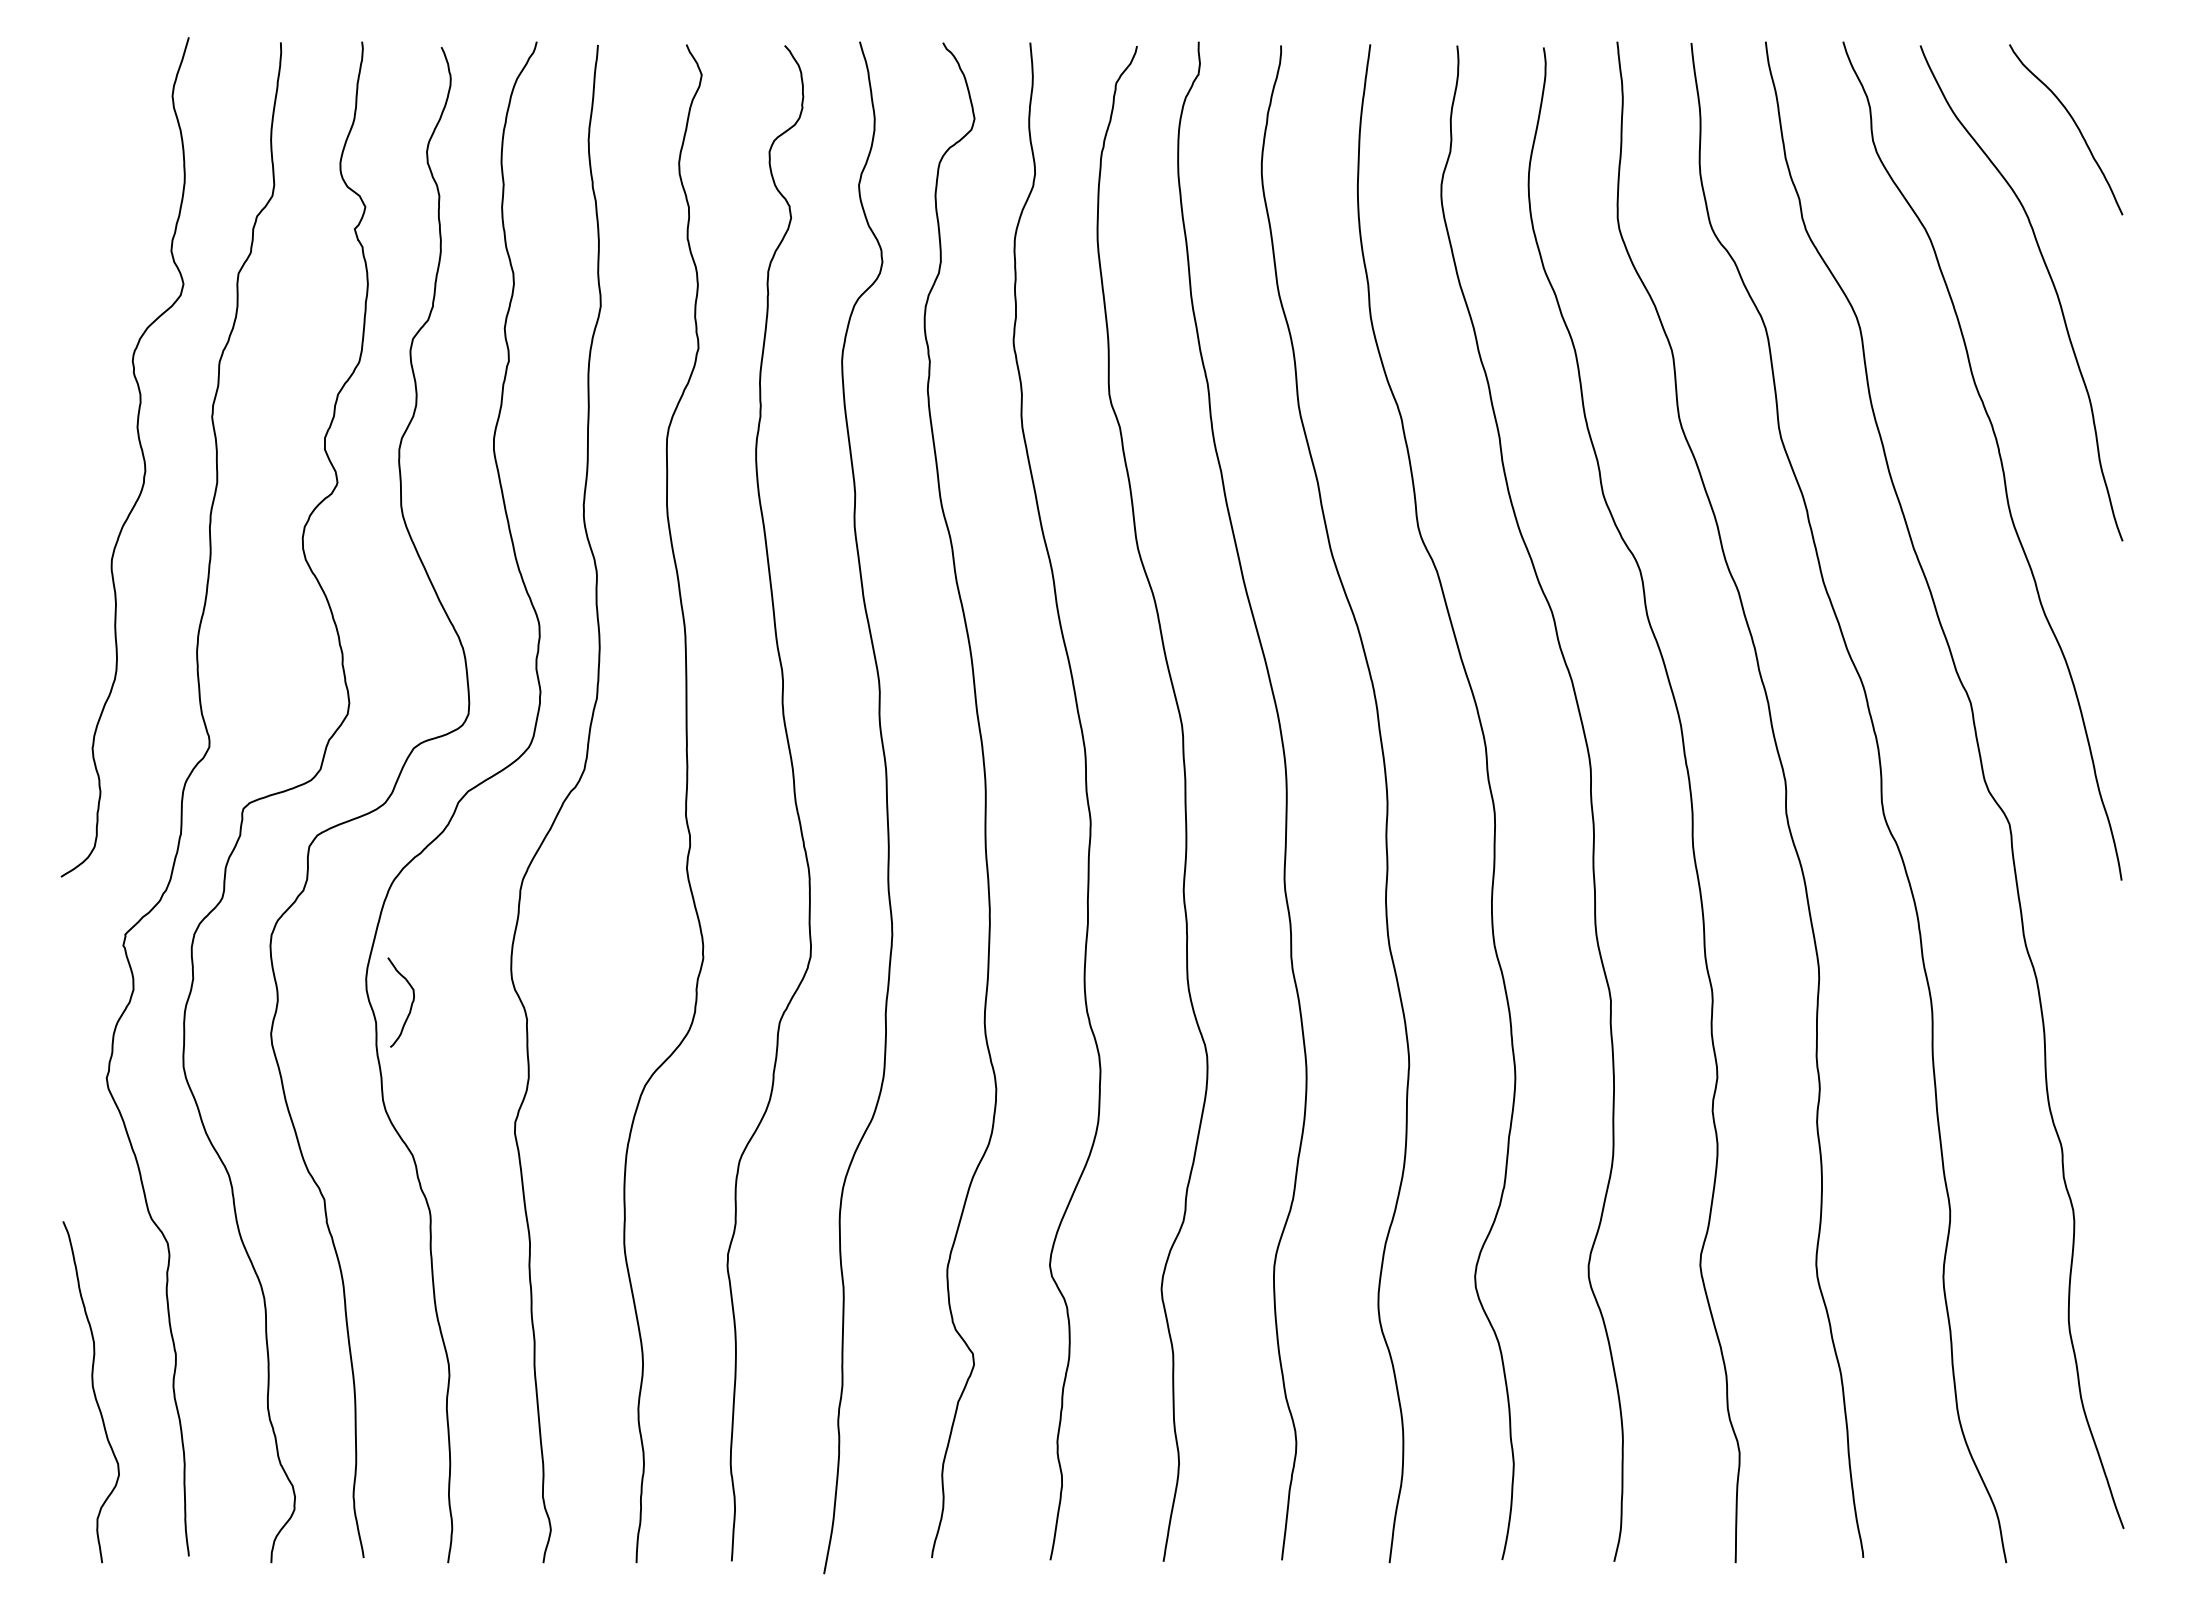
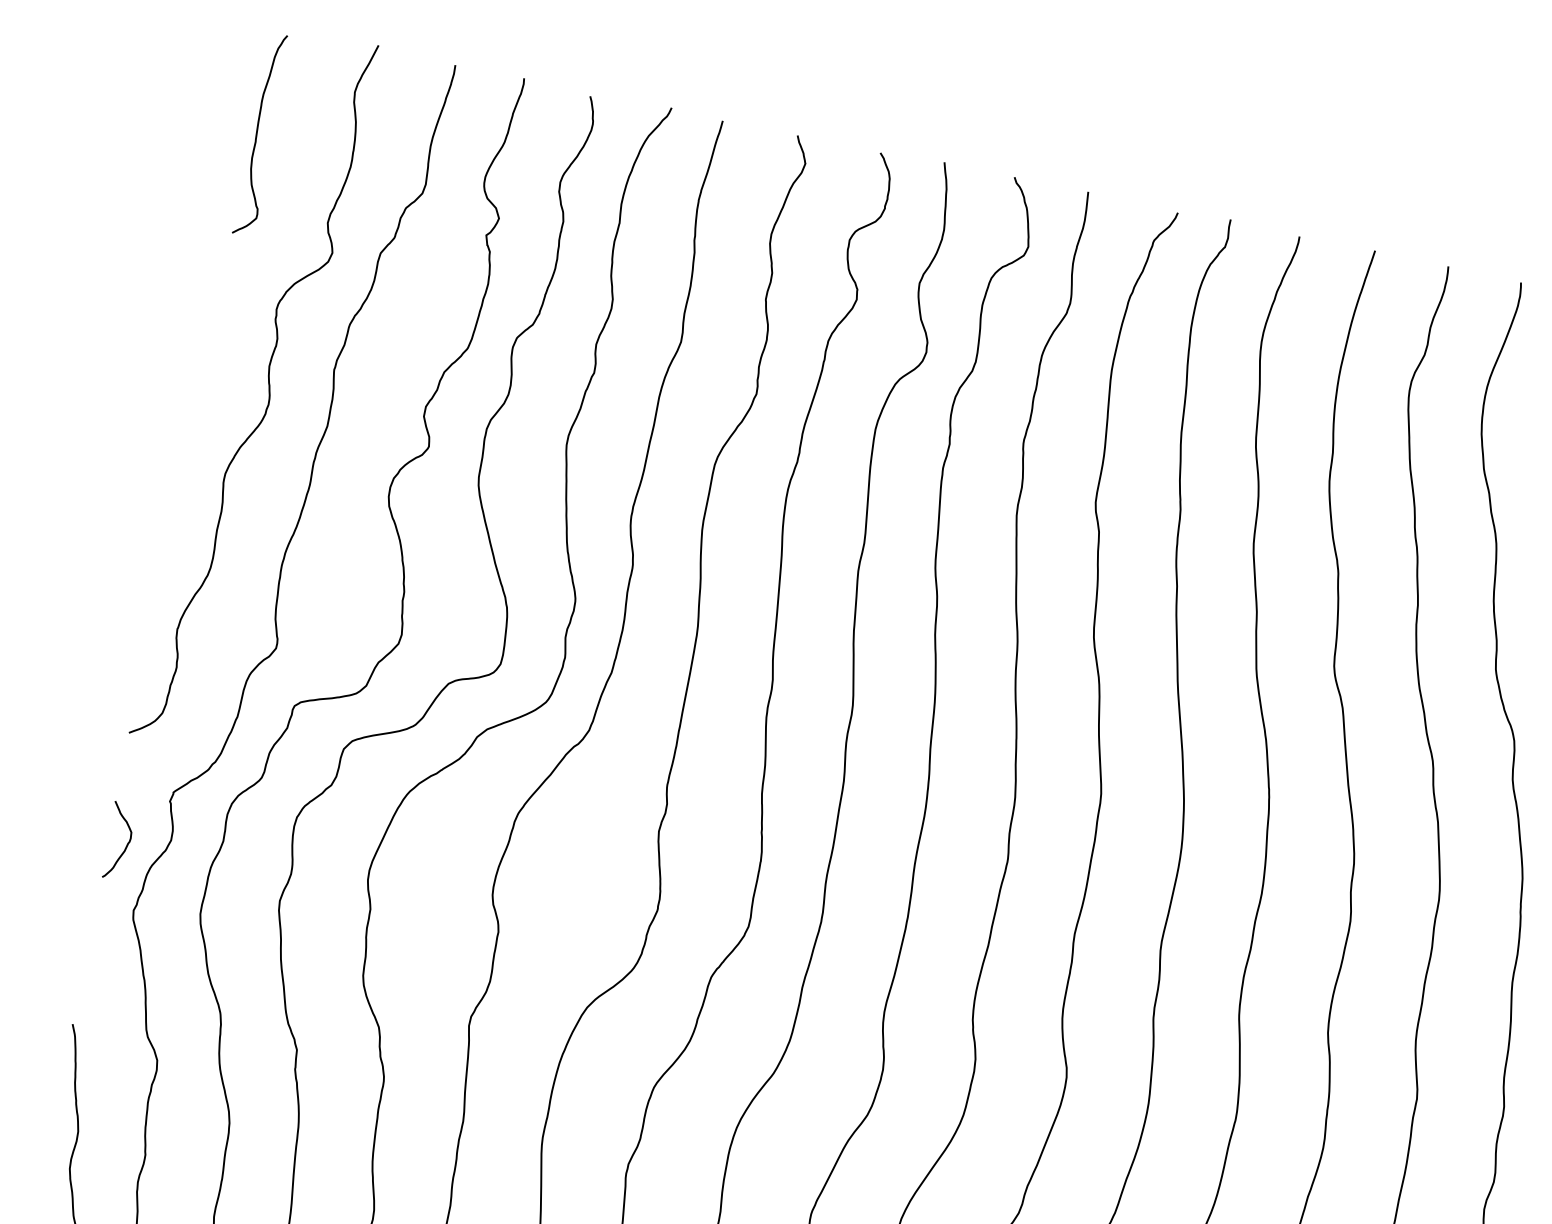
curve: (71, 165) -> (257, 133), added
curve: (410, 1005) -> (126, 845), moved

